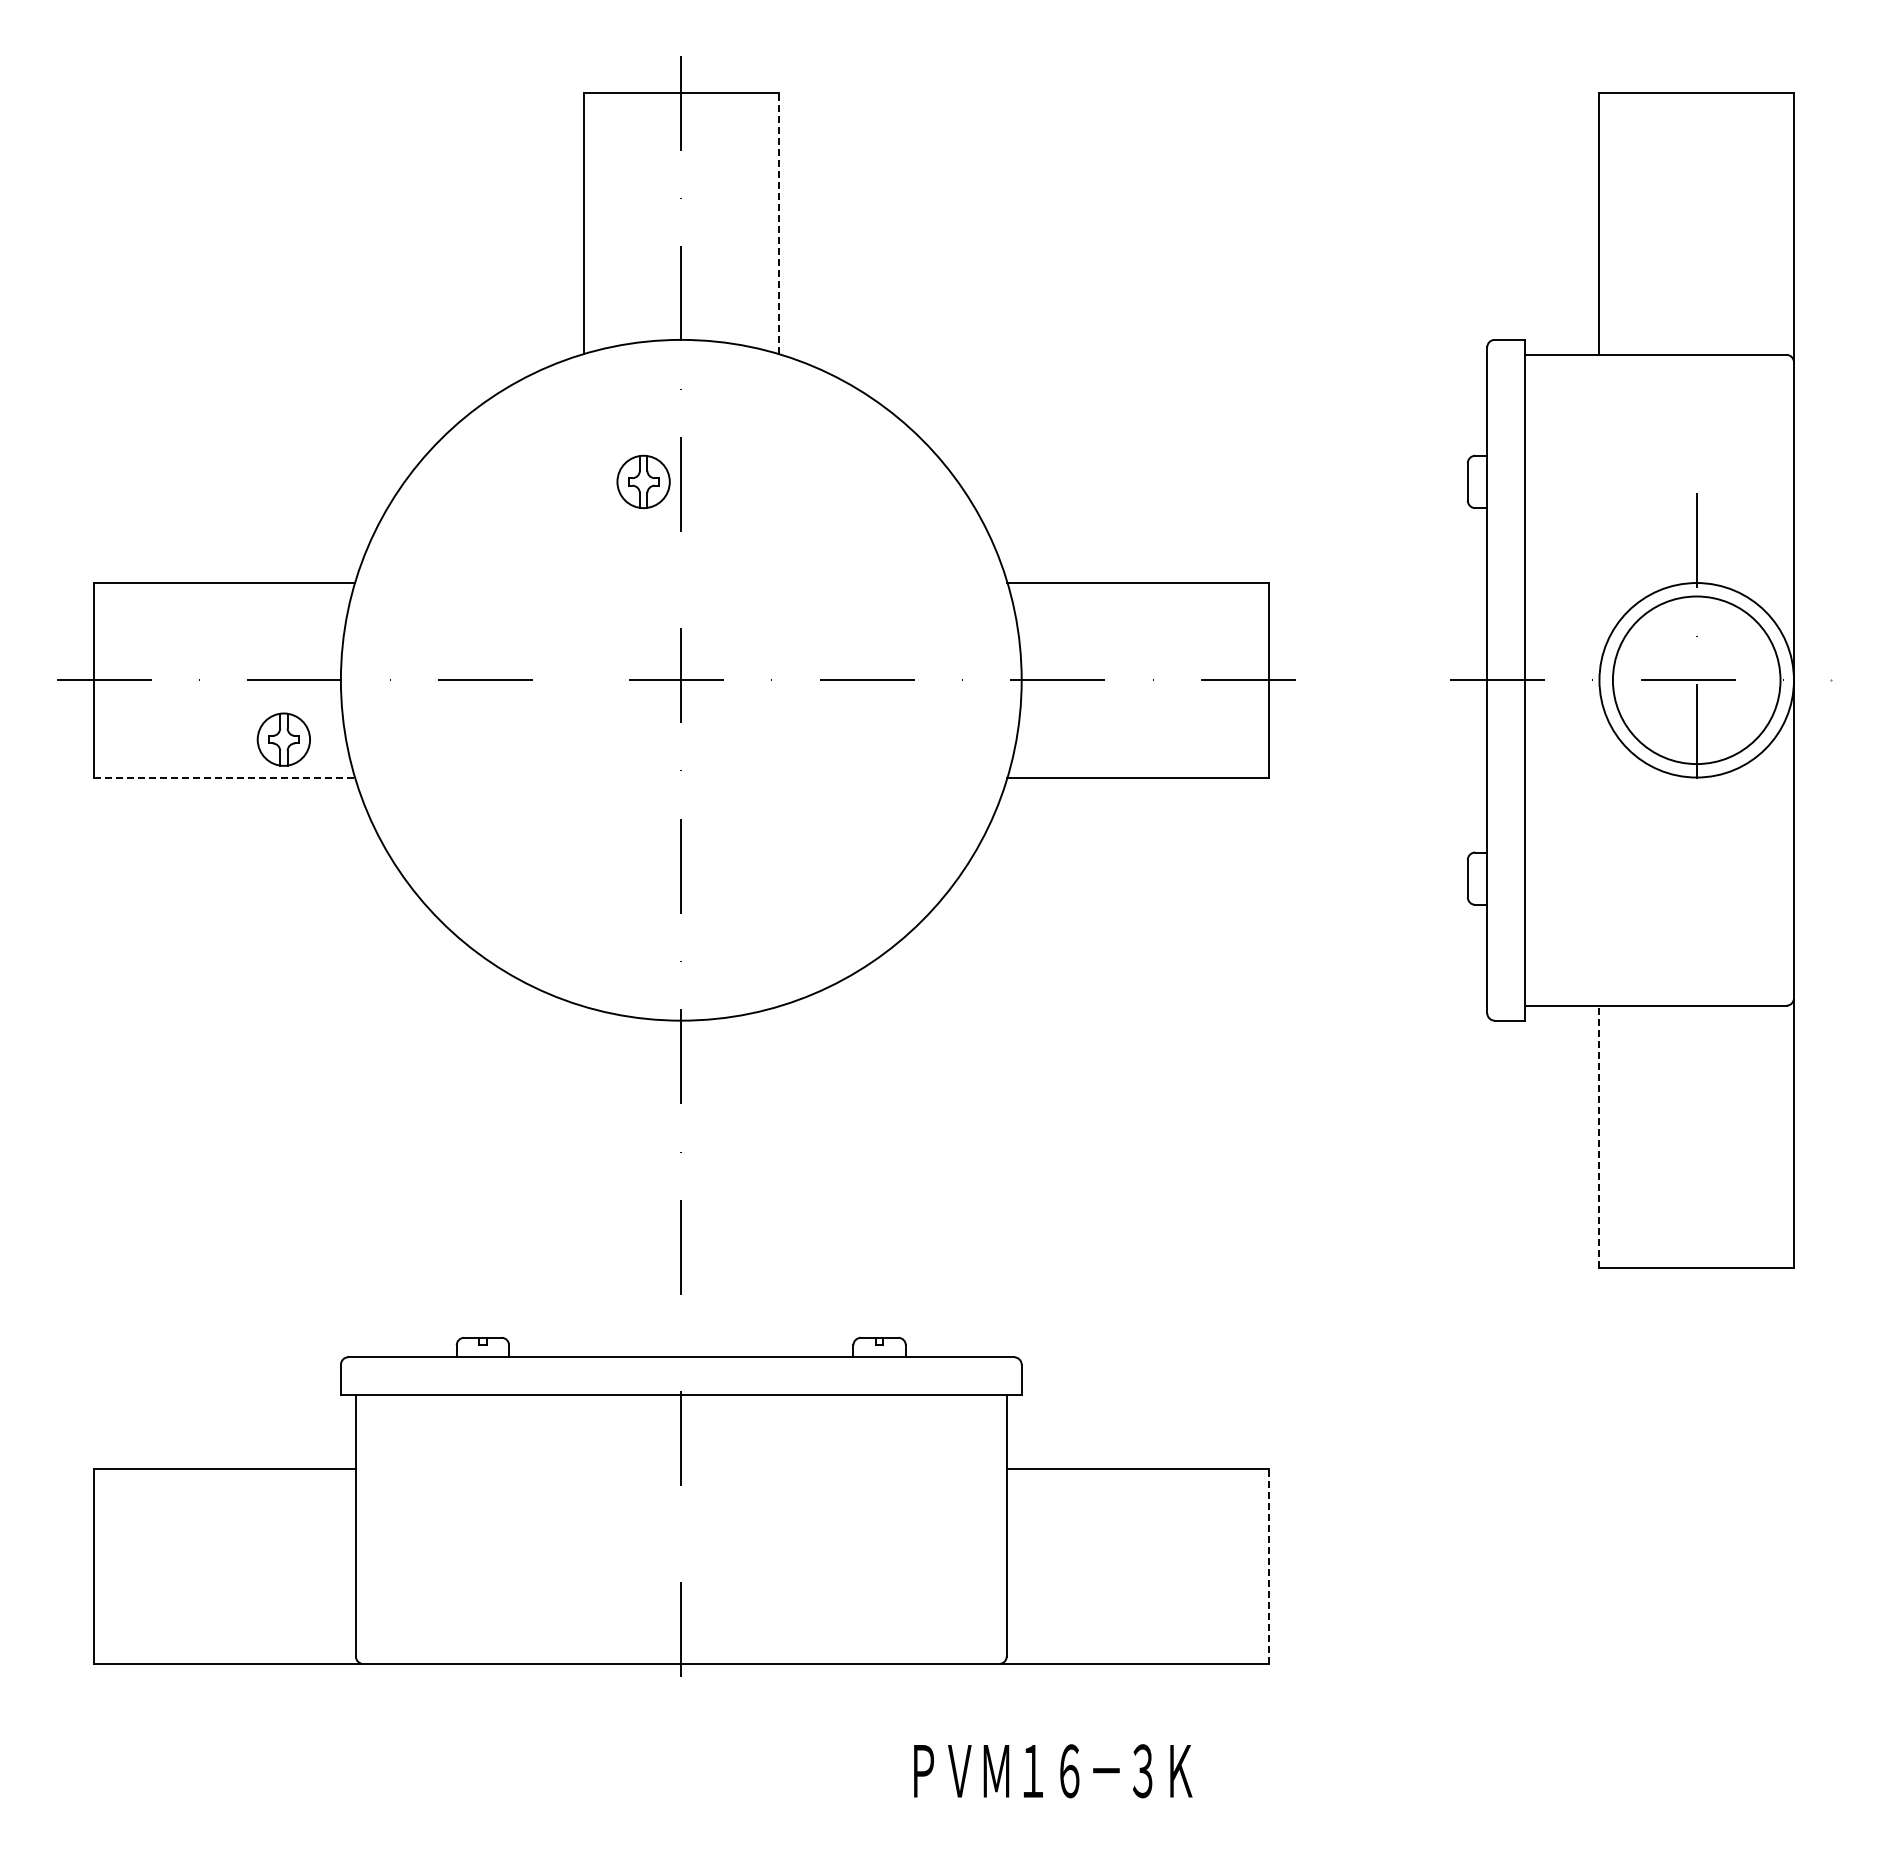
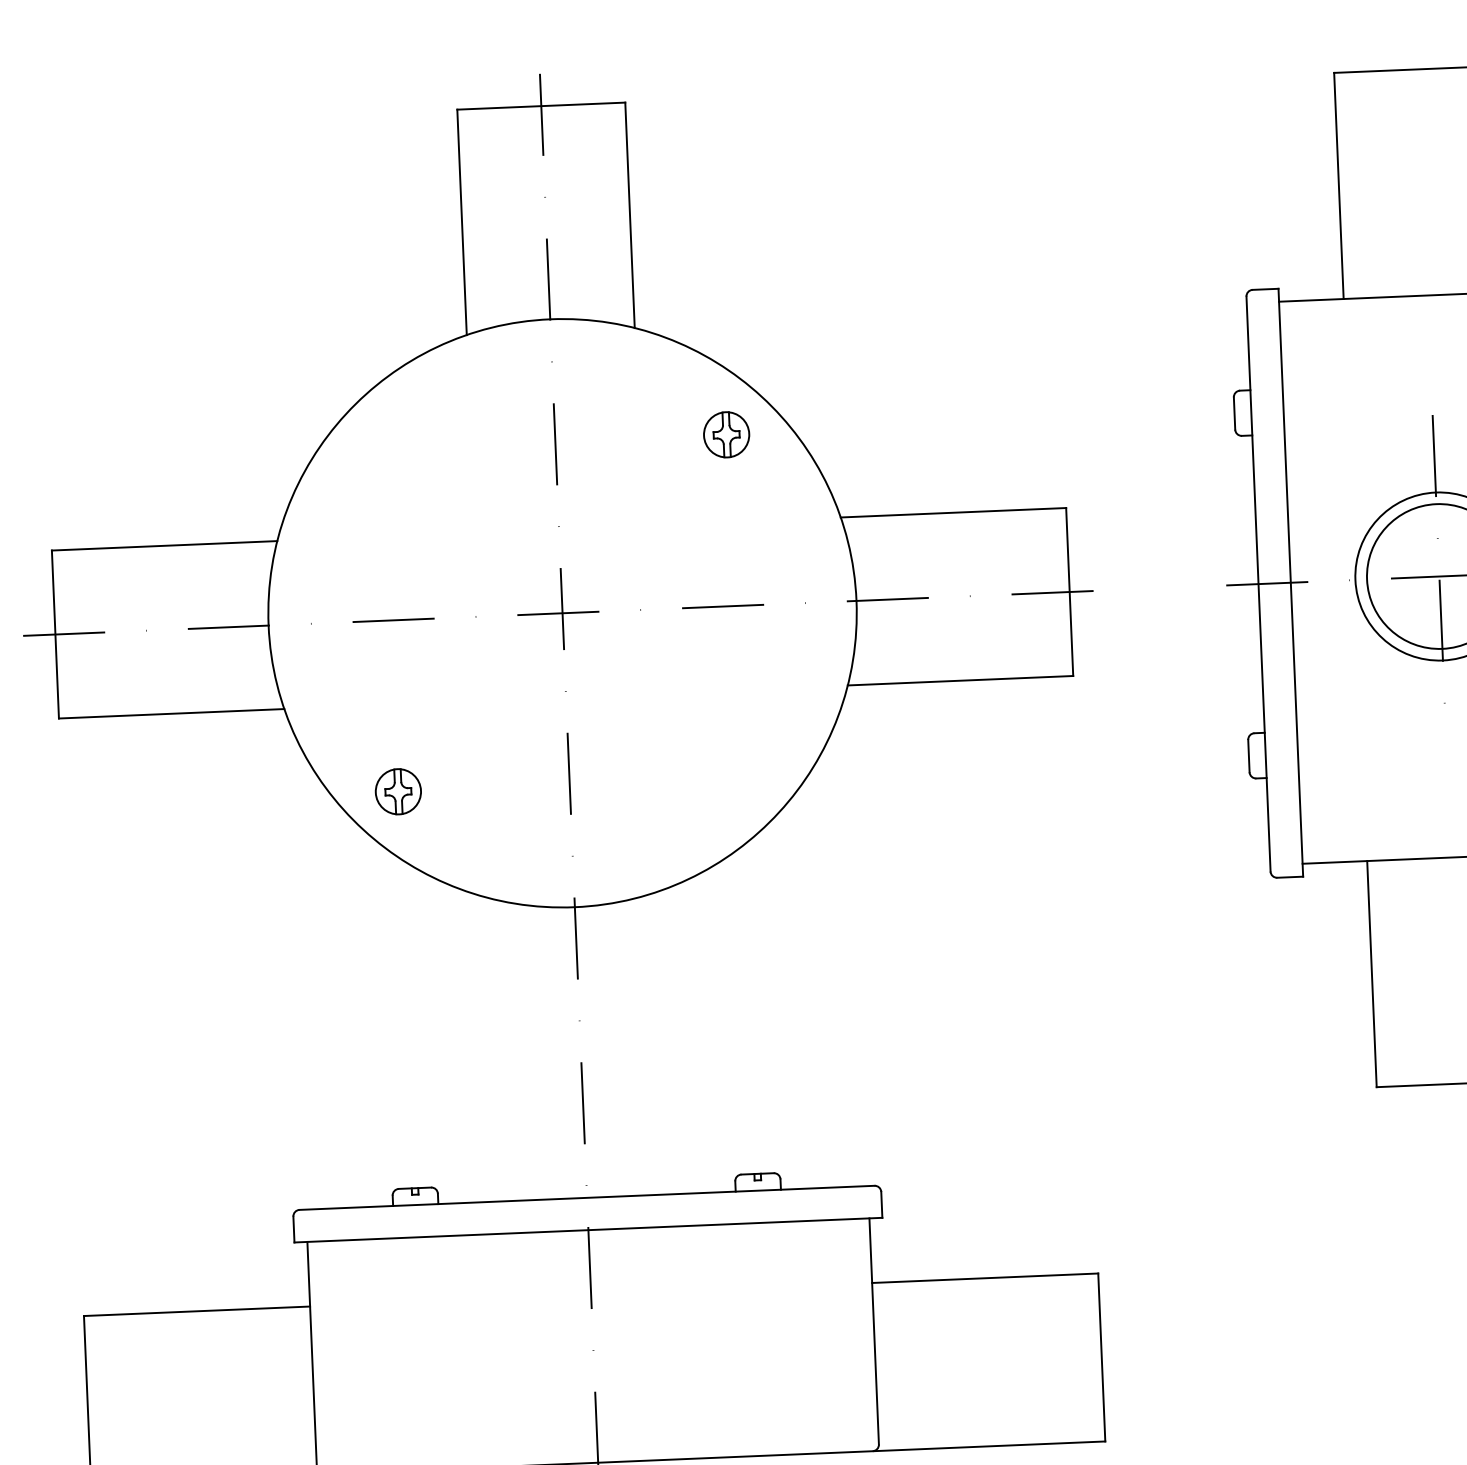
line: (778, 223) -> (629, 215), dashed -> solid
part: (643, 481) -> (726, 434), moved
part: (283, 739) -> (398, 791), moved
line: (224, 777) -> (171, 713), dashed -> solid
line: (1599, 1136) -> (1371, 973), dashed -> solid
line: (1268, 1566) -> (1101, 1357), dashed -> solid

